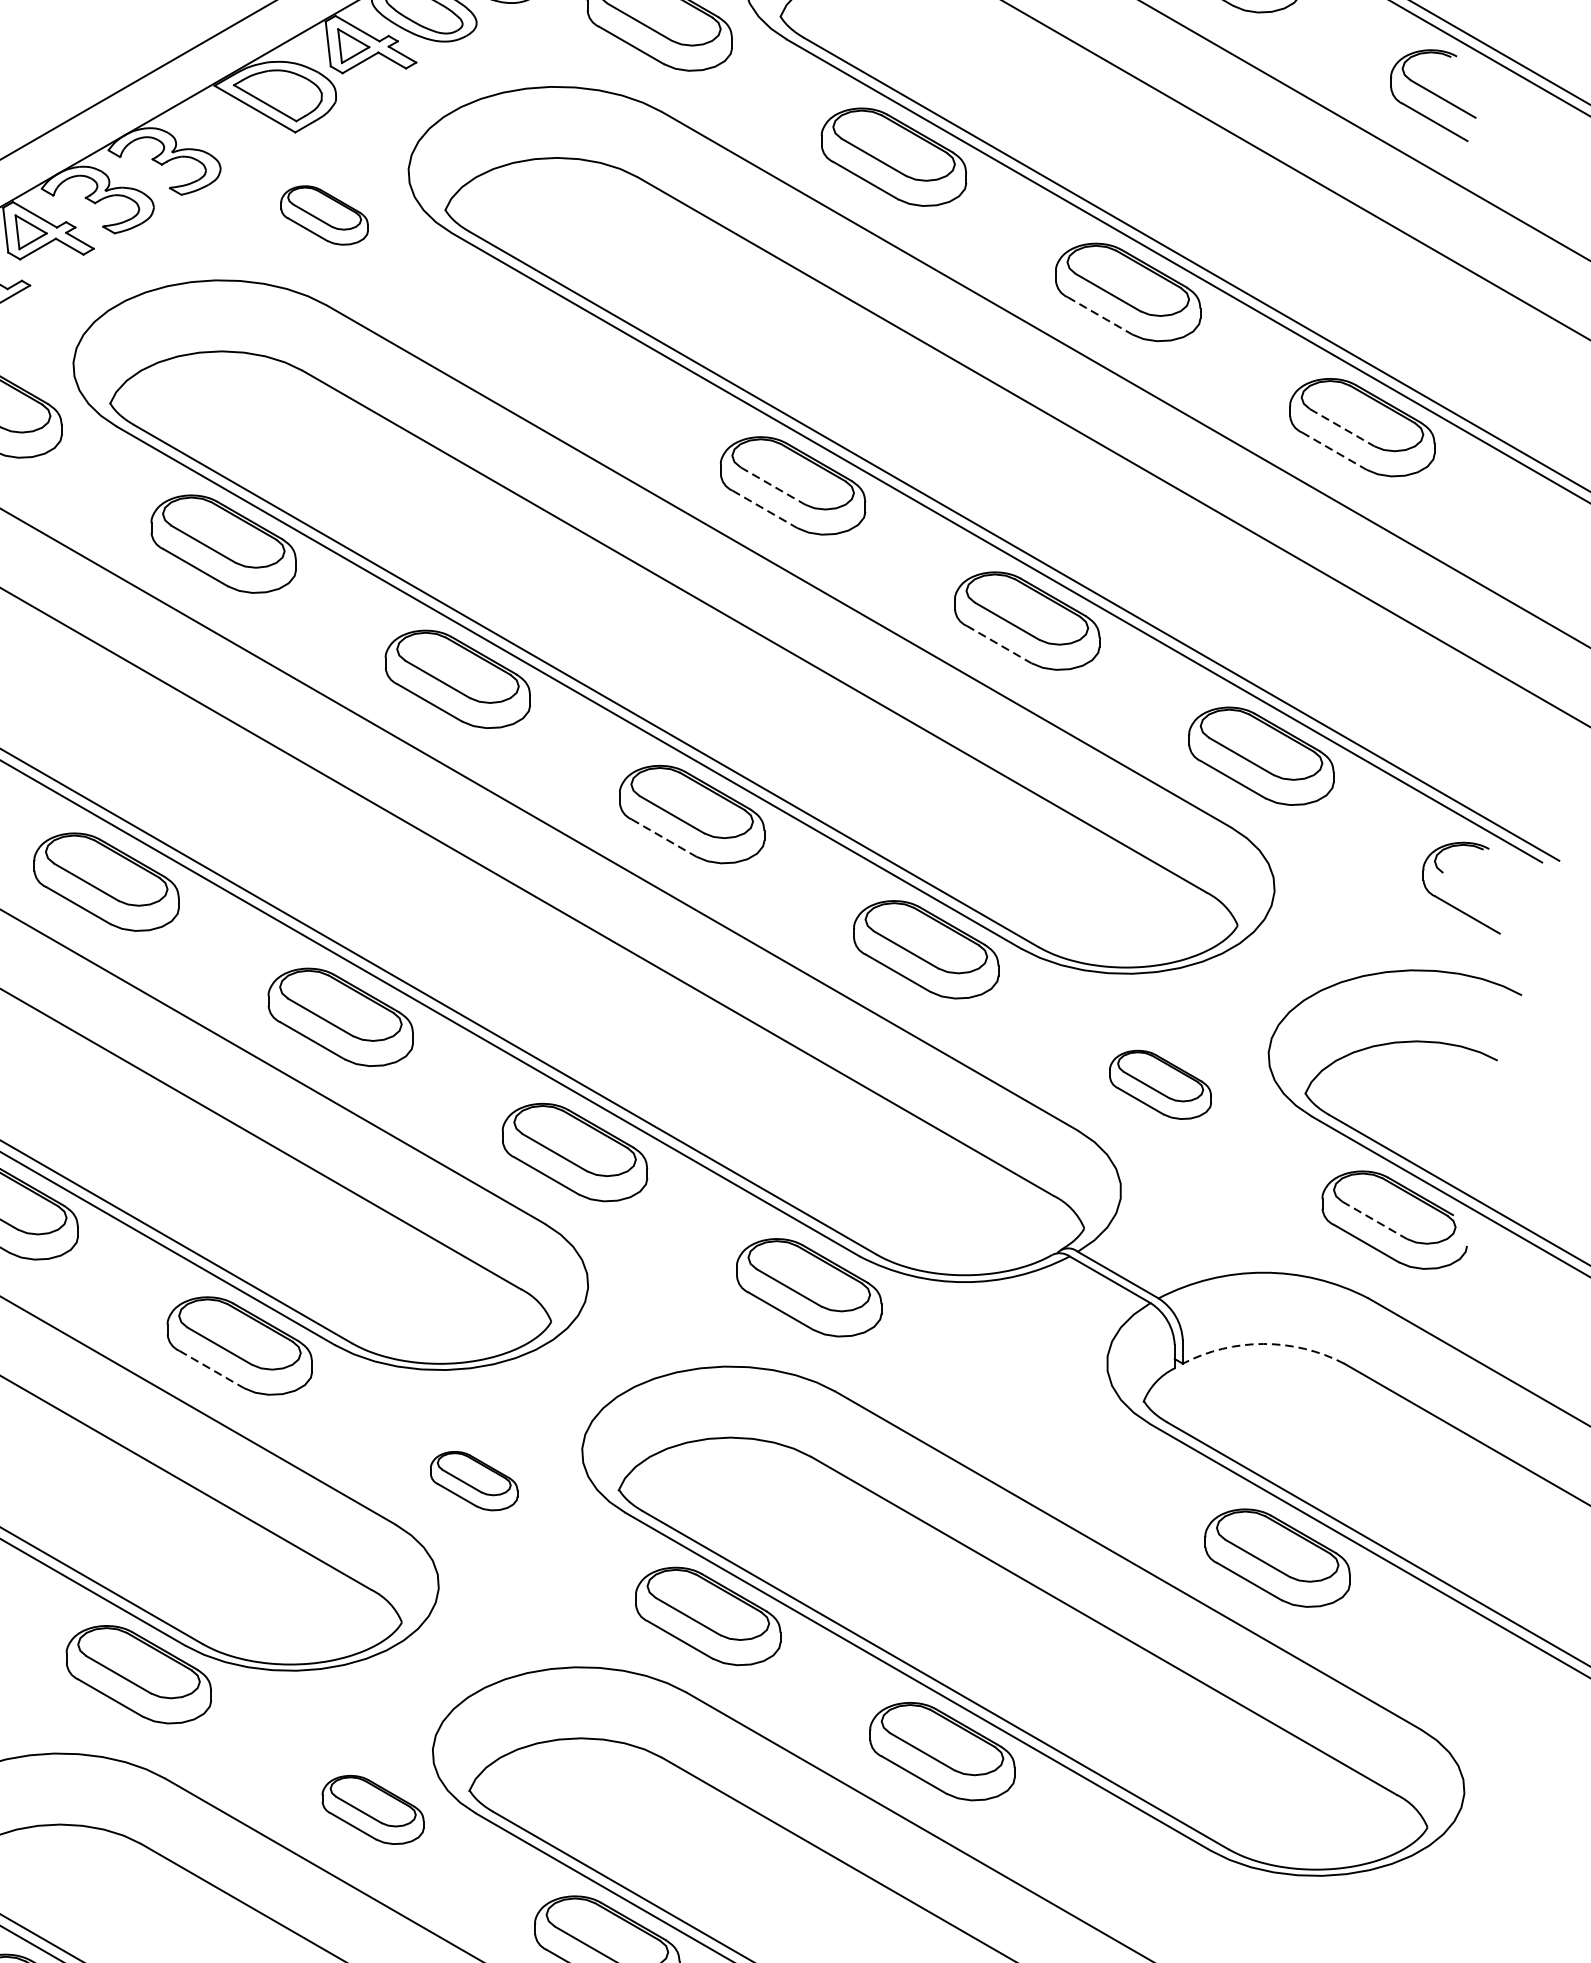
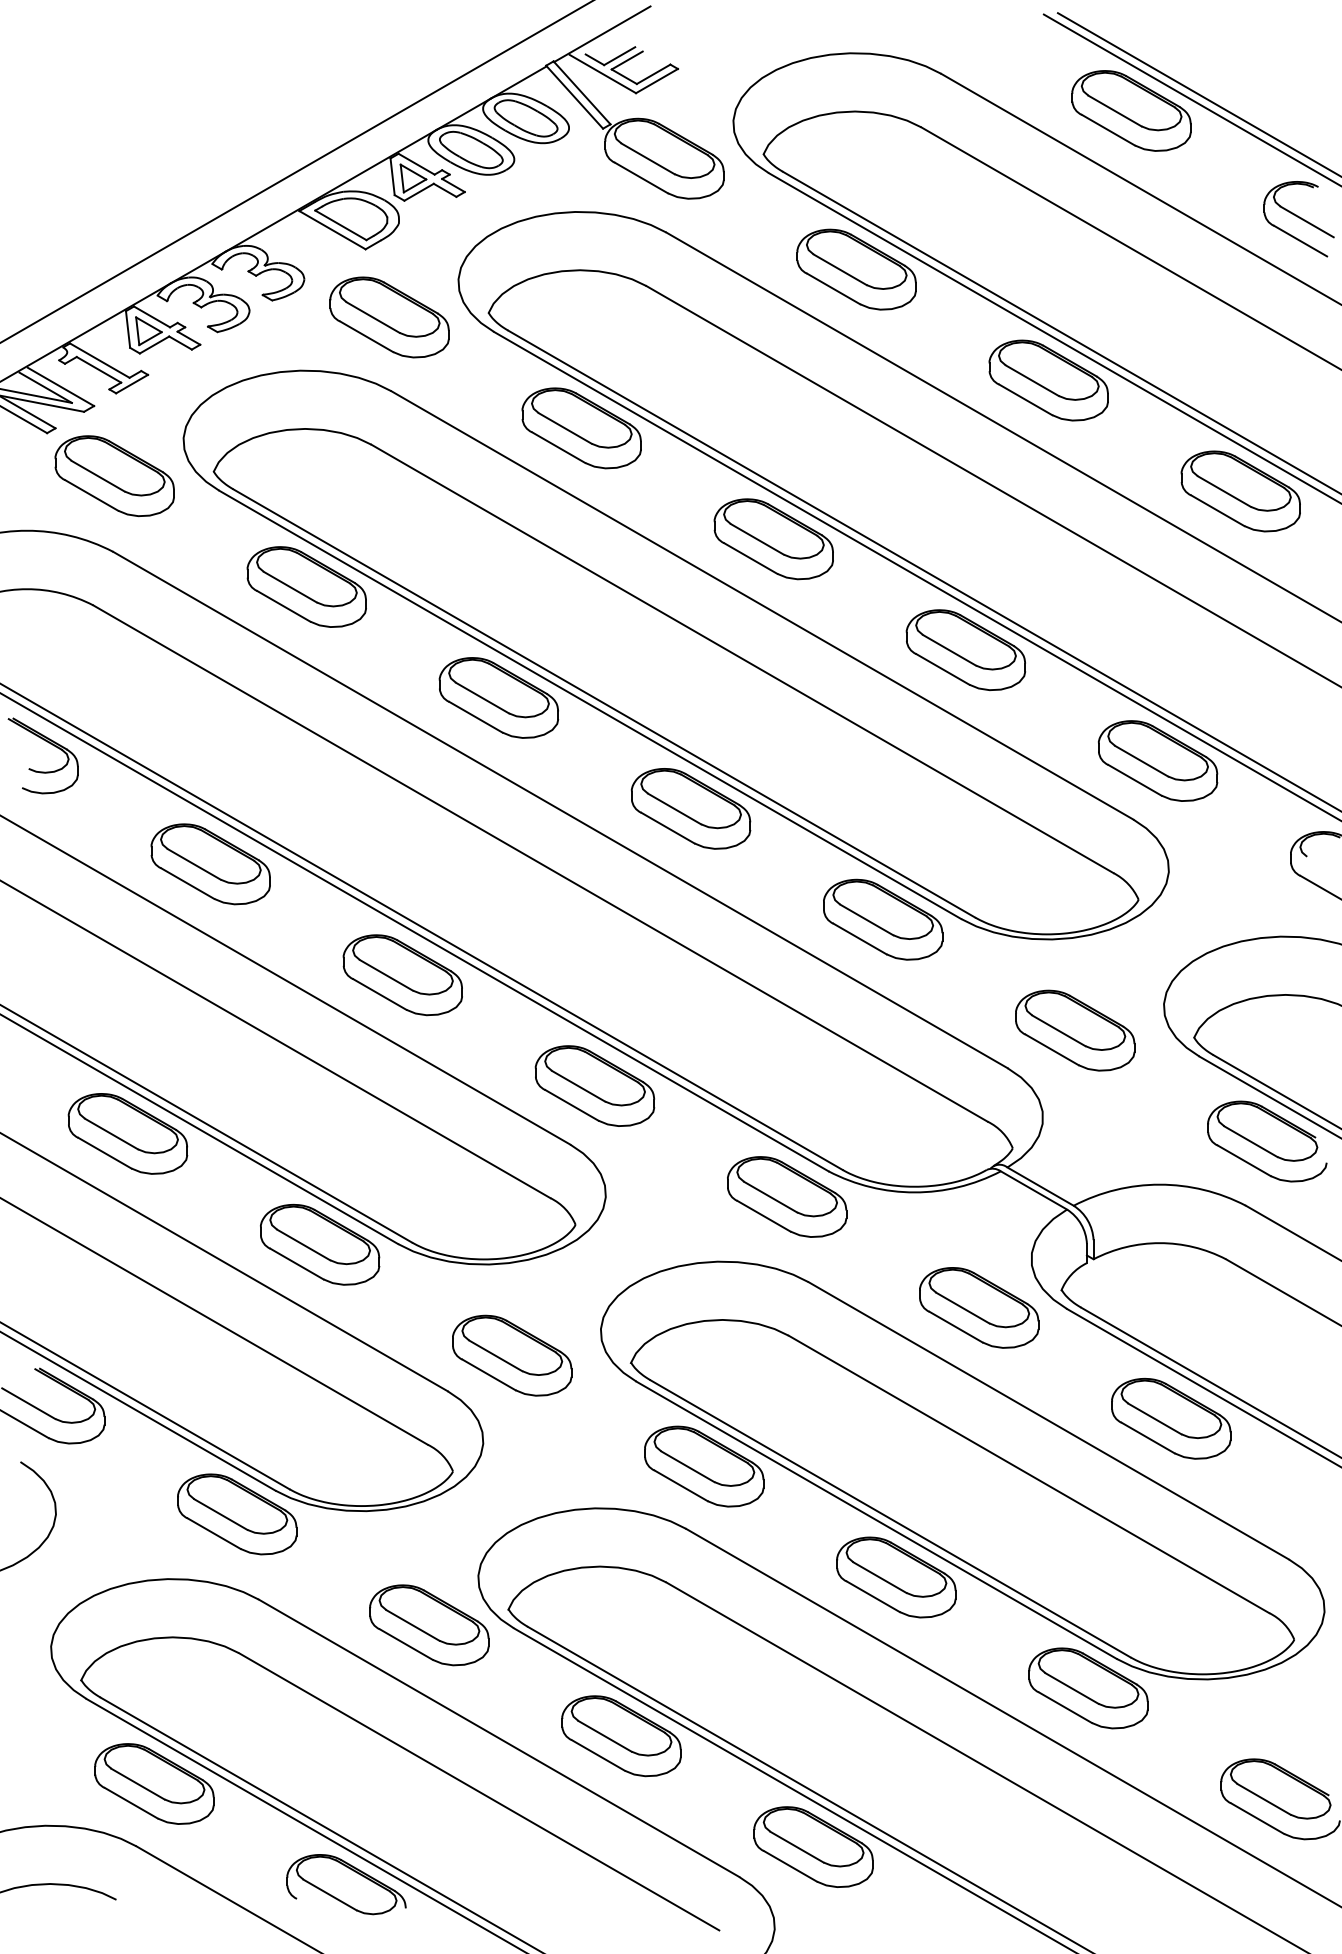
part: (324, 215) -> (389, 317), size x1.67
line: (1099, 315) -> (1025, 399), dashed -> solid
part: (558, 350) -> (581, 428), added
line: (1342, 427) -> (1224, 491), dashed -> solid
line: (1333, 450) -> (1217, 510), dashed -> solid
line: (773, 486) -> (757, 539), dashed -> solid
line: (764, 509) -> (750, 558), dashed -> solid
line: (998, 644) -> (942, 669), dashed -> solid
line: (663, 838) -> (667, 828), dashed -> solid
part: (1160, 1084) -> (1075, 1030), size x1.43
line: (1374, 1220) -> (1250, 1141), dashed -> solid
arc: (1263, 1344) -> (1159, 1243), dashed -> solid
line: (212, 1370) -> (297, 1264), dashed -> solid
part: (1043, 1422) -> (979, 1307), added
part: (474, 1480) -> (512, 1355), size x1.67
part: (373, 1810) -> (429, 1625), size x1.43
part: (1176, 1886) -> (1088, 1688), added

